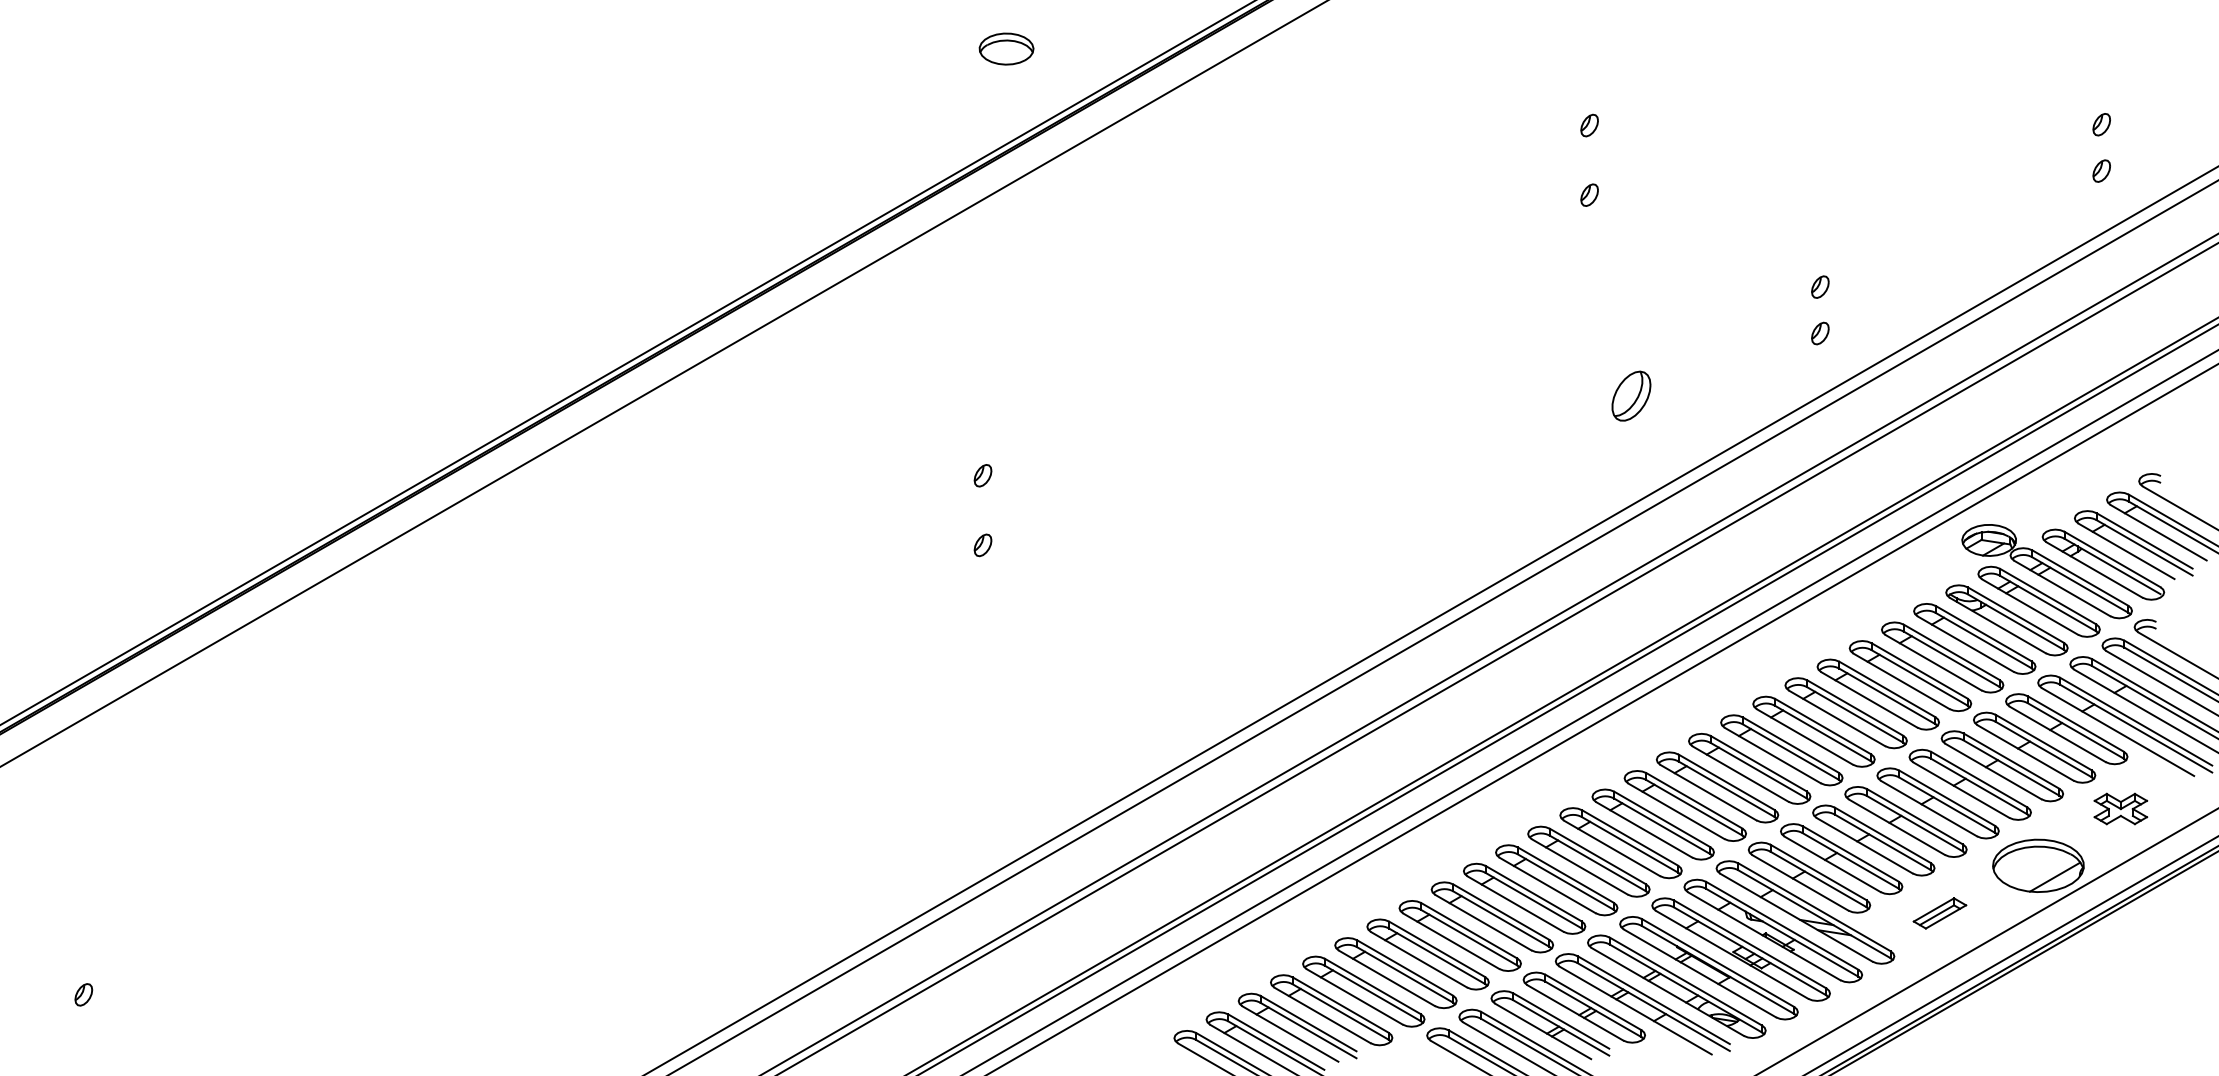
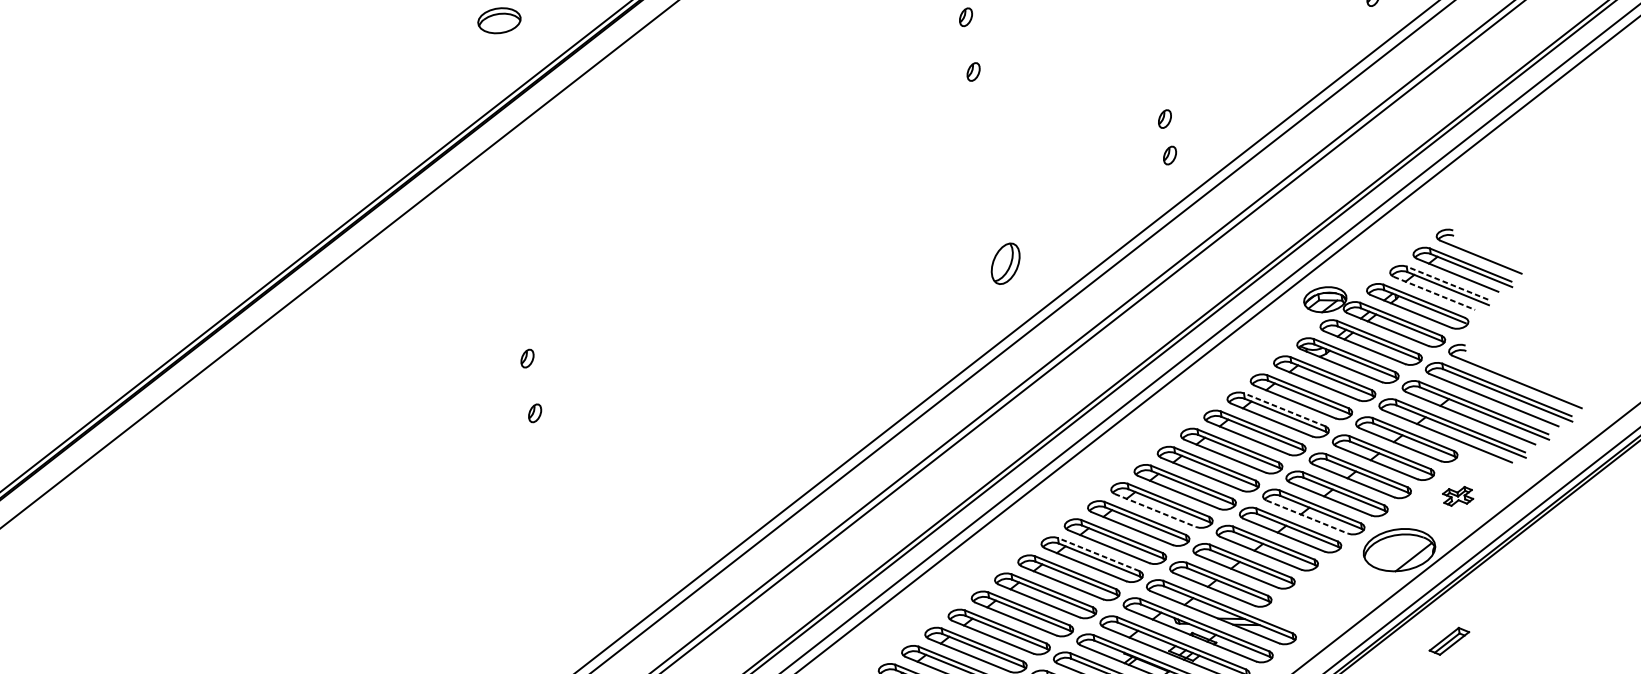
part: (1631, 395) -> (1005, 263), moved
line: (2144, 540) -> (1447, 282), solid -> dashed
line: (2126, 551) -> (1434, 293), solid -> dashed
line: (1919, 670) -> (1284, 409), solid -> dashed
line: (1741, 774) -> (1156, 510), solid -> dashed
line: (1929, 808) -> (1307, 516), solid -> dashed
part: (2120, 808) -> (1457, 496), size x0.7
line: (1661, 819) -> (1098, 554), solid -> dashed
part: (1939, 913) -> (1449, 641), moved

